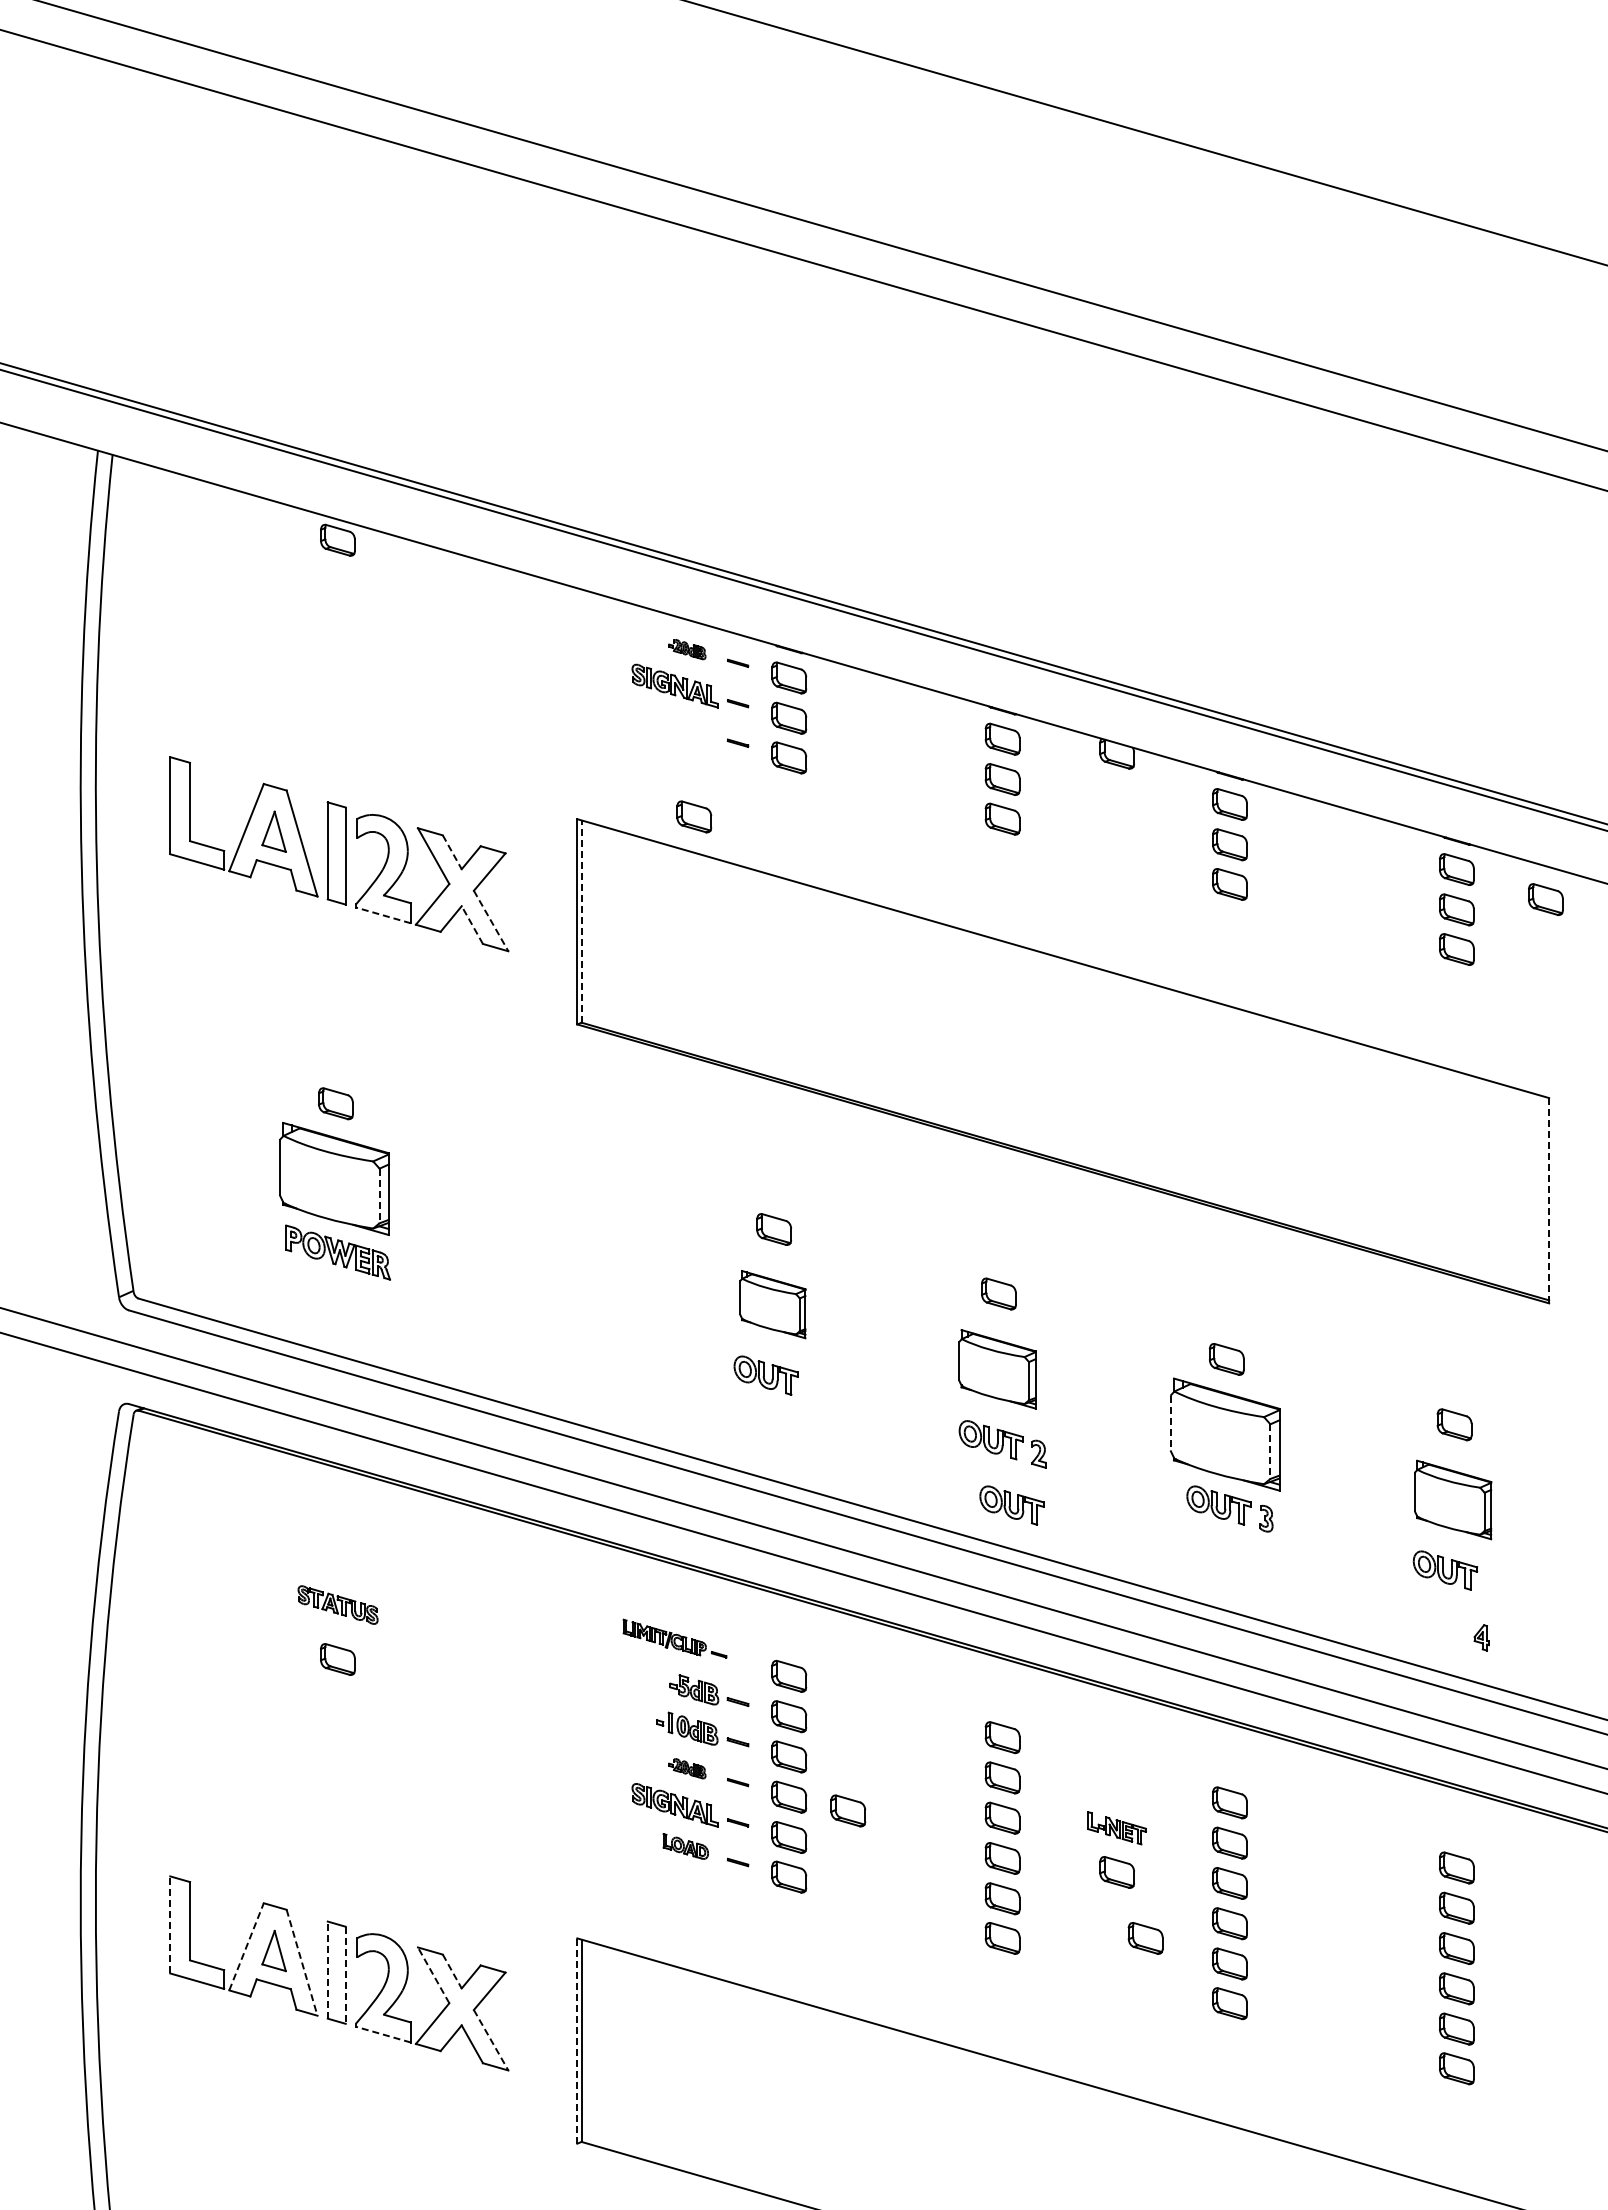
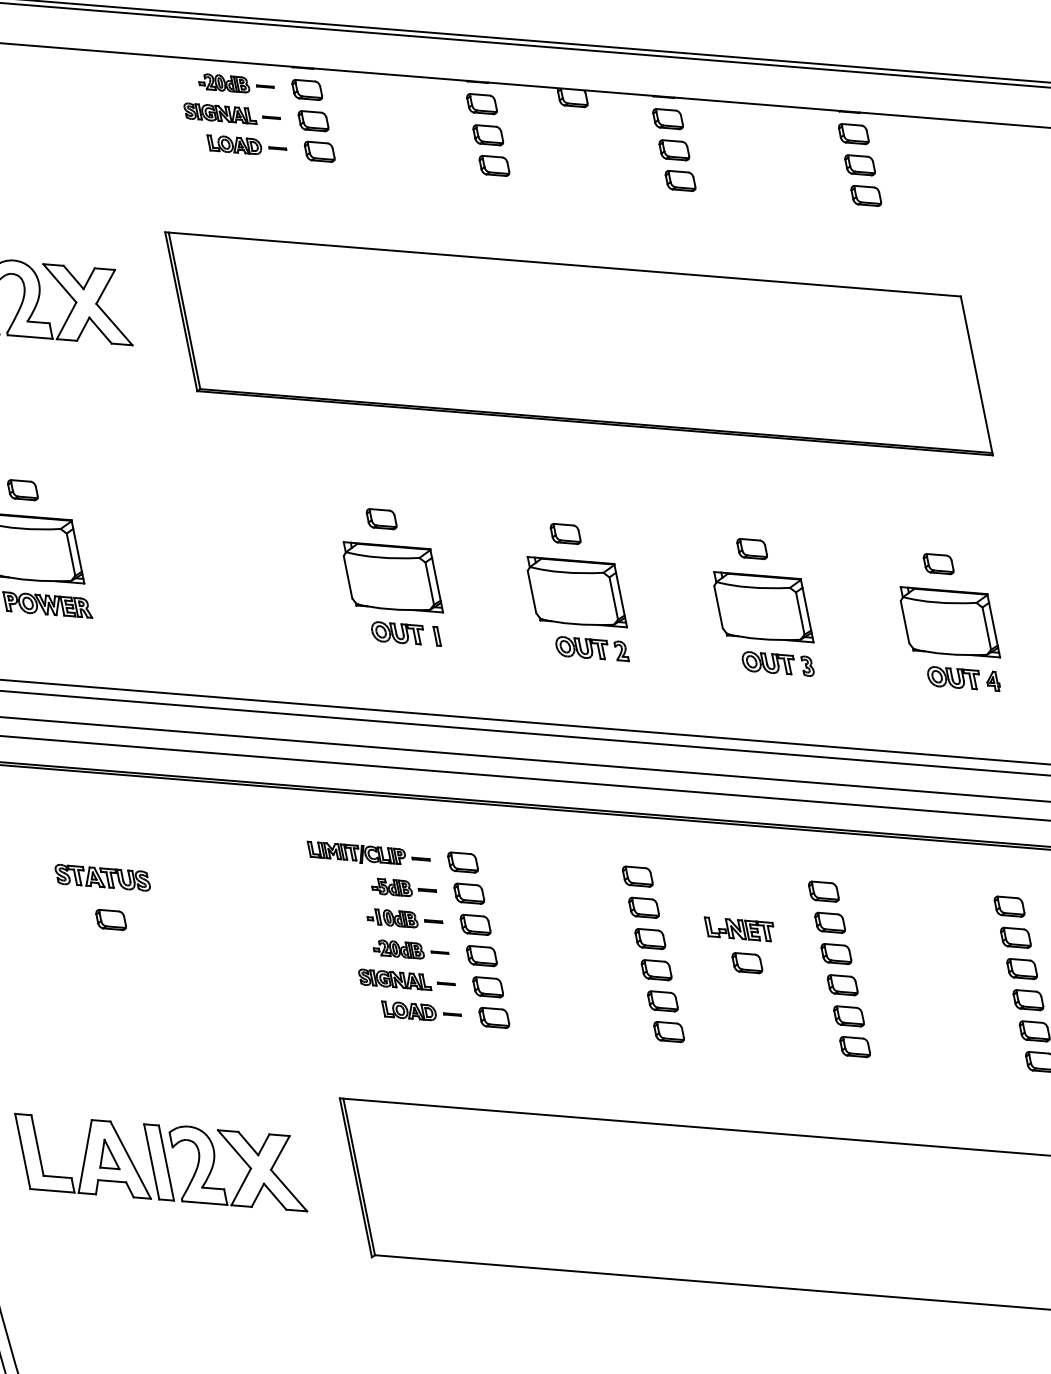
part: (687, 649) -> (224, 83), size x1.67
part: (685, 726) -> (234, 143), added
part: (694, 816) -> (255, 211), removed
line: (452, 852) -> (73, 277), dashed -> solid
part: (1545, 899) -> (926, 143), removed
line: (383, 915) -> (30, 337), dashed -> solid
line: (491, 921) -> (114, 324), dashed -> solid
line: (581, 921) -> (184, 310), dashed -> solid
line: (472, 925) -> (100, 330), dashed -> solid
line: (379, 1196) -> (71, 555), dashed -> solid
line: (1549, 1200) -> (977, 375), dashed -> solid
part: (772, 1304) -> (392, 577), size x1.67
part: (997, 1369) -> (576, 592), size x1.43
part: (813, 1388) -> (436, 636), added
line: (1170, 1423) -> (718, 607), dashed -> solid
line: (1270, 1452) -> (800, 614), dashed -> solid
part: (1452, 1499) -> (948, 622), size x1.43
part: (1011, 1505) -> (608, 695), removed
part: (337, 1604) -> (102, 877), size x1.43
part: (1481, 1637) -> (992, 681), moved
part: (674, 1638) -> (368, 851), size x1.43
part: (687, 1768) -> (398, 949), size x1.67
part: (848, 1810) -> (529, 957), removed
part: (1116, 1828) -> (739, 929), size x1.43
part: (685, 1846) -> (409, 1010), size x1.43
line: (170, 1924) -> (22, 1151), dashed -> solid
part: (1145, 1938) -> (779, 1009), removed
line: (246, 1946) -> (85, 1156), dashed -> solid
line: (302, 1963) -> (131, 1160), dashed -> solid
line: (327, 1970) -> (151, 1162), dashed -> solid
line: (452, 1971) -> (248, 1143), dashed -> solid
line: (433, 1974) -> (234, 1148), dashed -> solid
line: (345, 1975) -> (166, 1163), dashed -> solid
line: (383, 2034) -> (204, 1202), dashed -> solid
line: (491, 2040) -> (289, 1190), dashed -> solid
line: (577, 2041) -> (356, 1178), dashed -> solid

